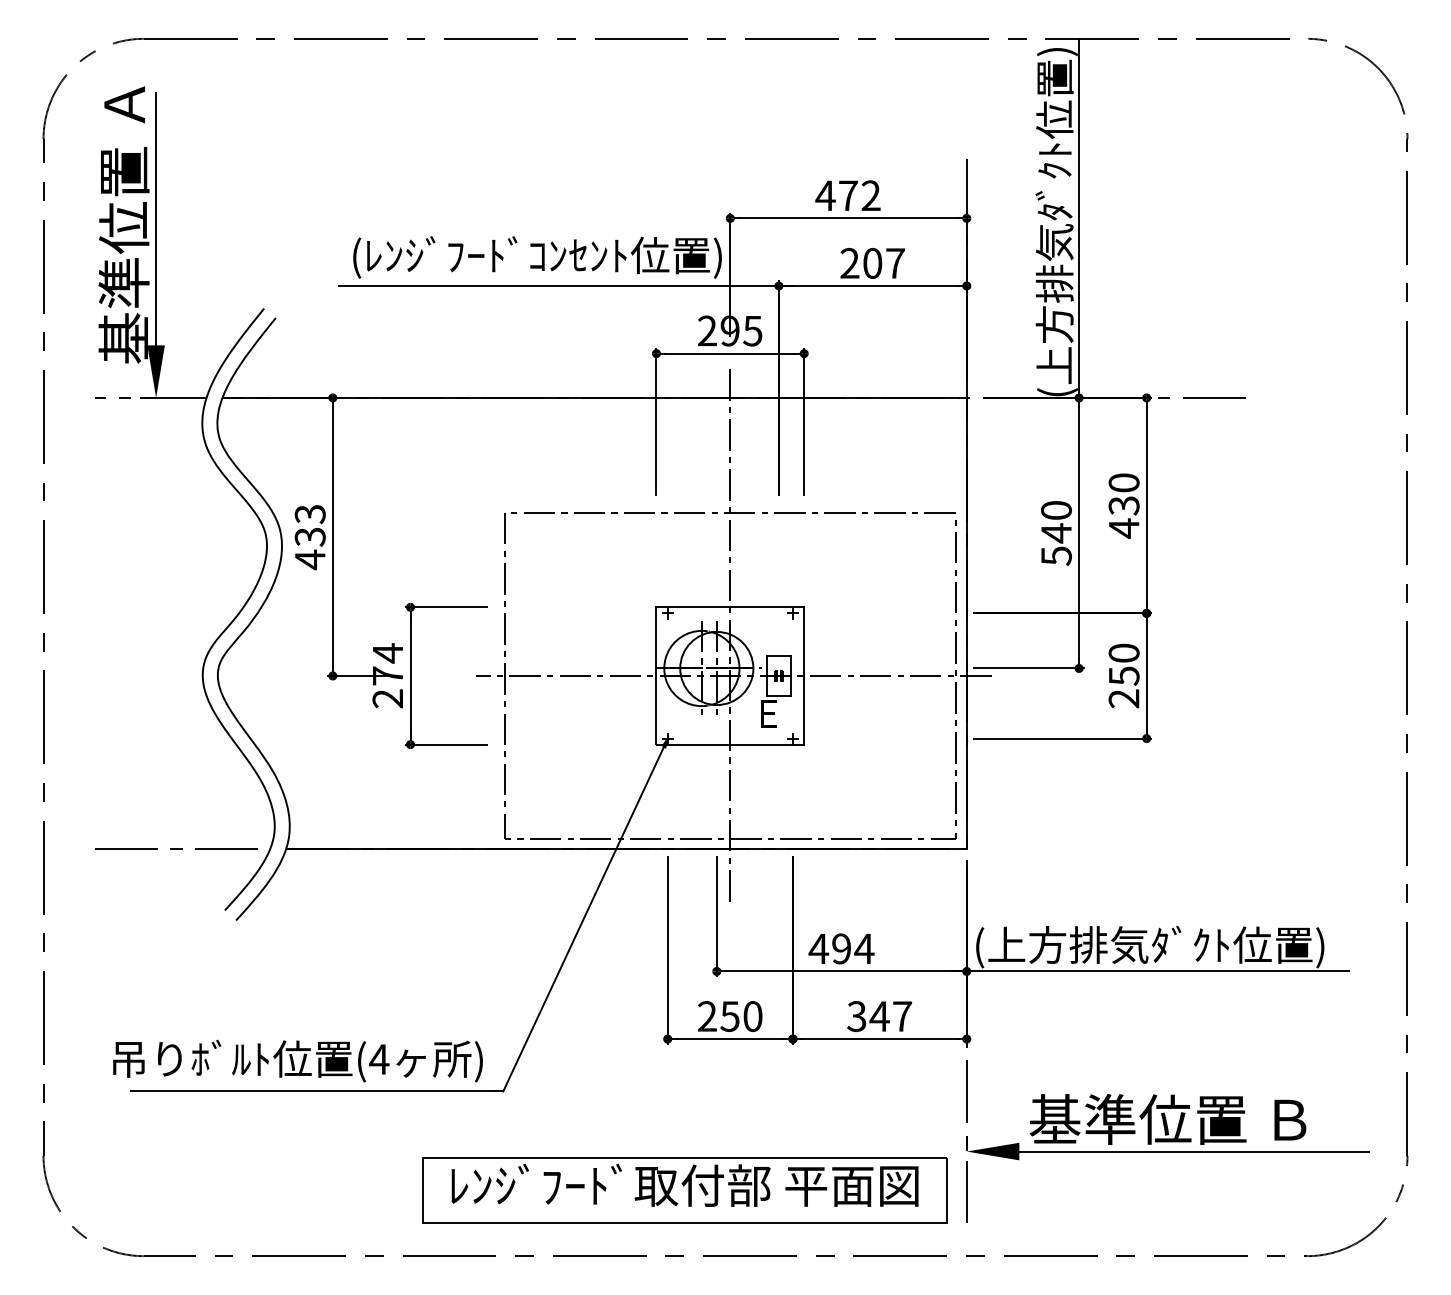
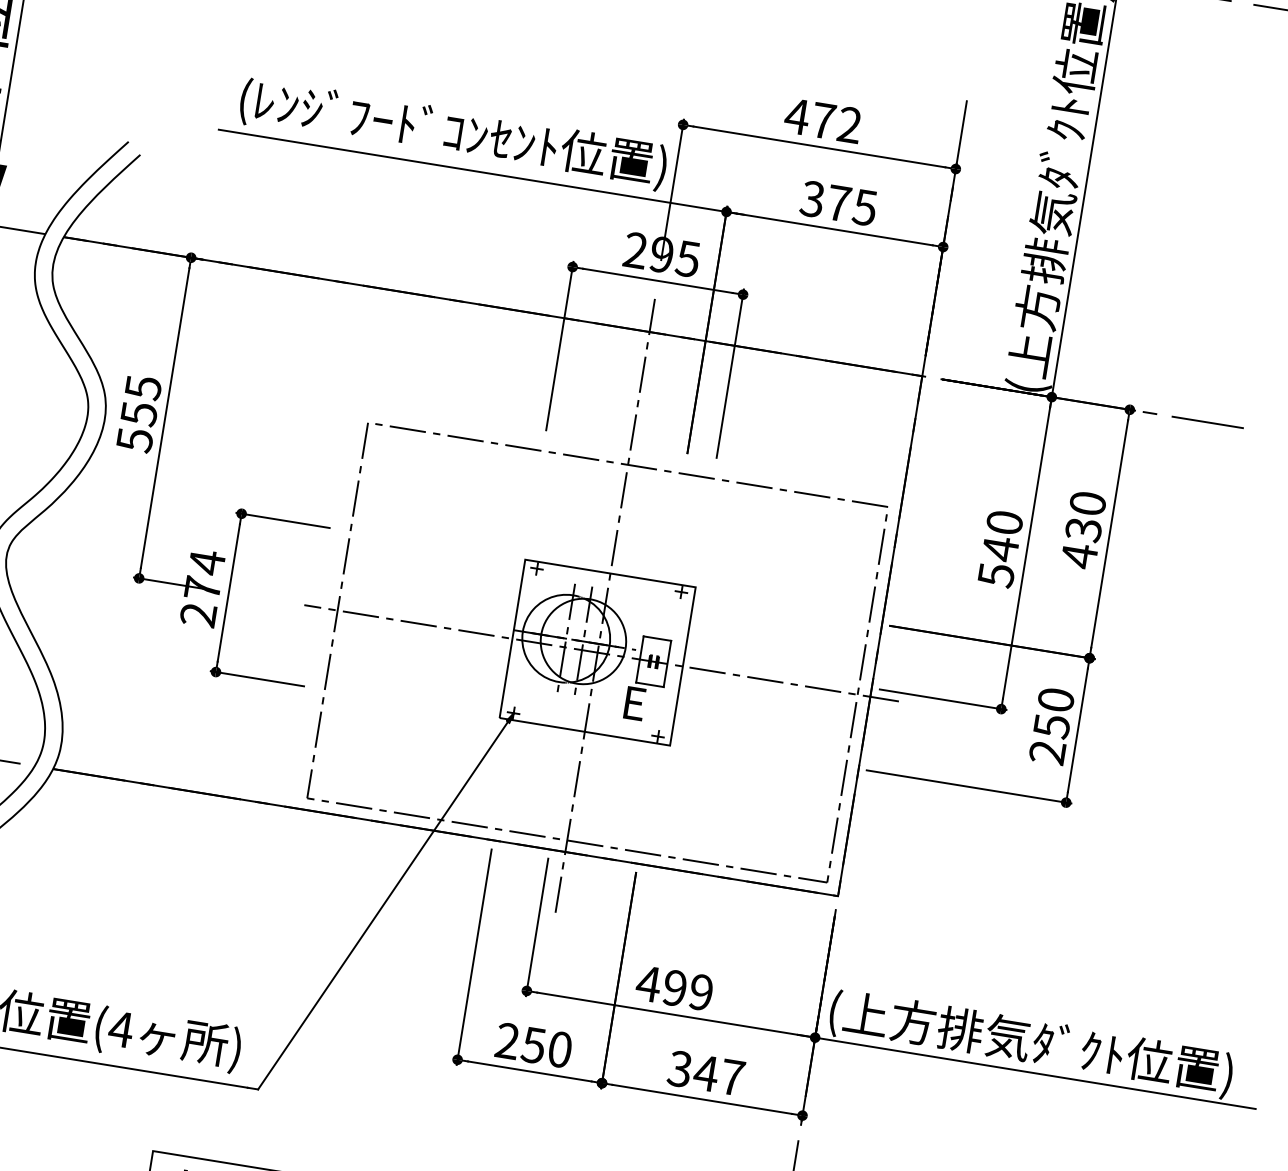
text: (872, 263) -> (838, 203), 207 -> 375
text: (309, 537) -> (138, 414), 433 -> 555
text: (864, 948) -> (701, 992), 494 -> 499

